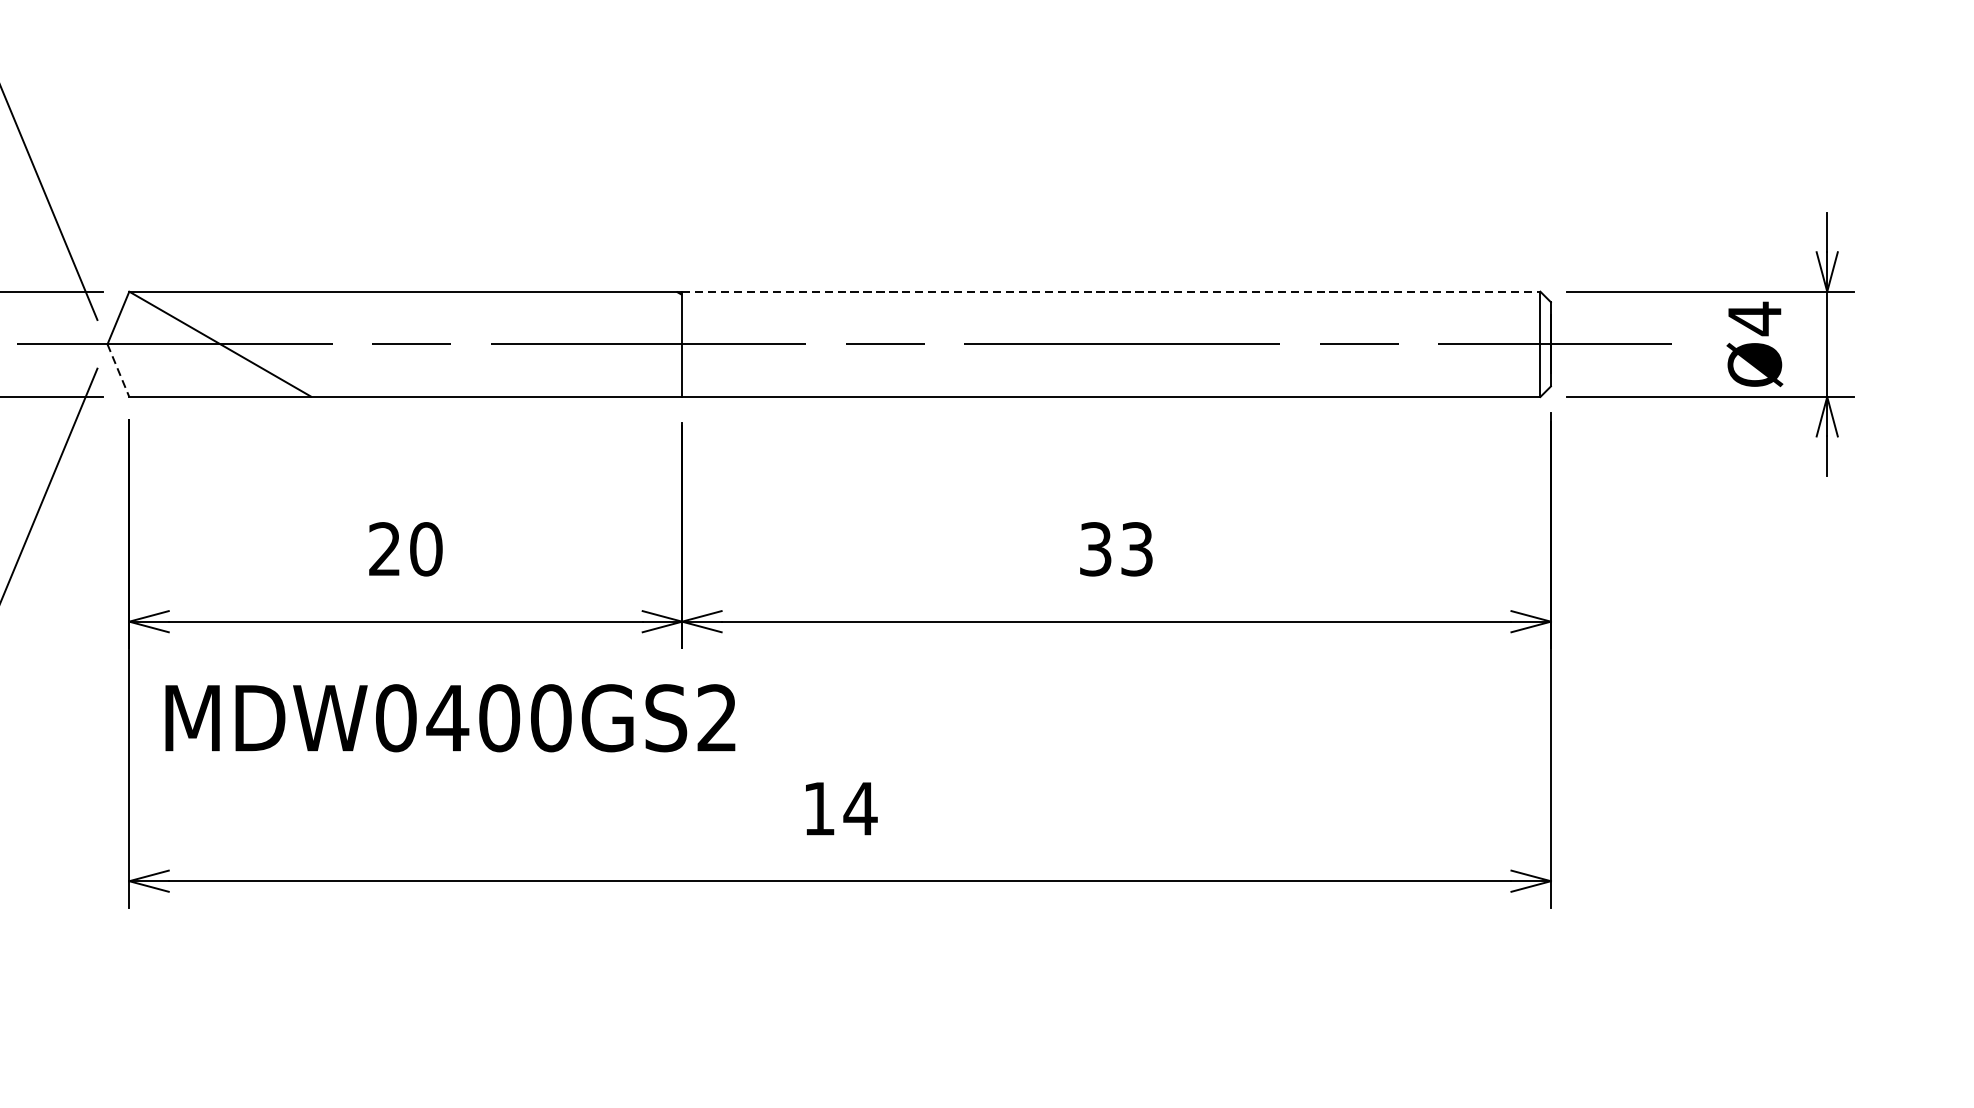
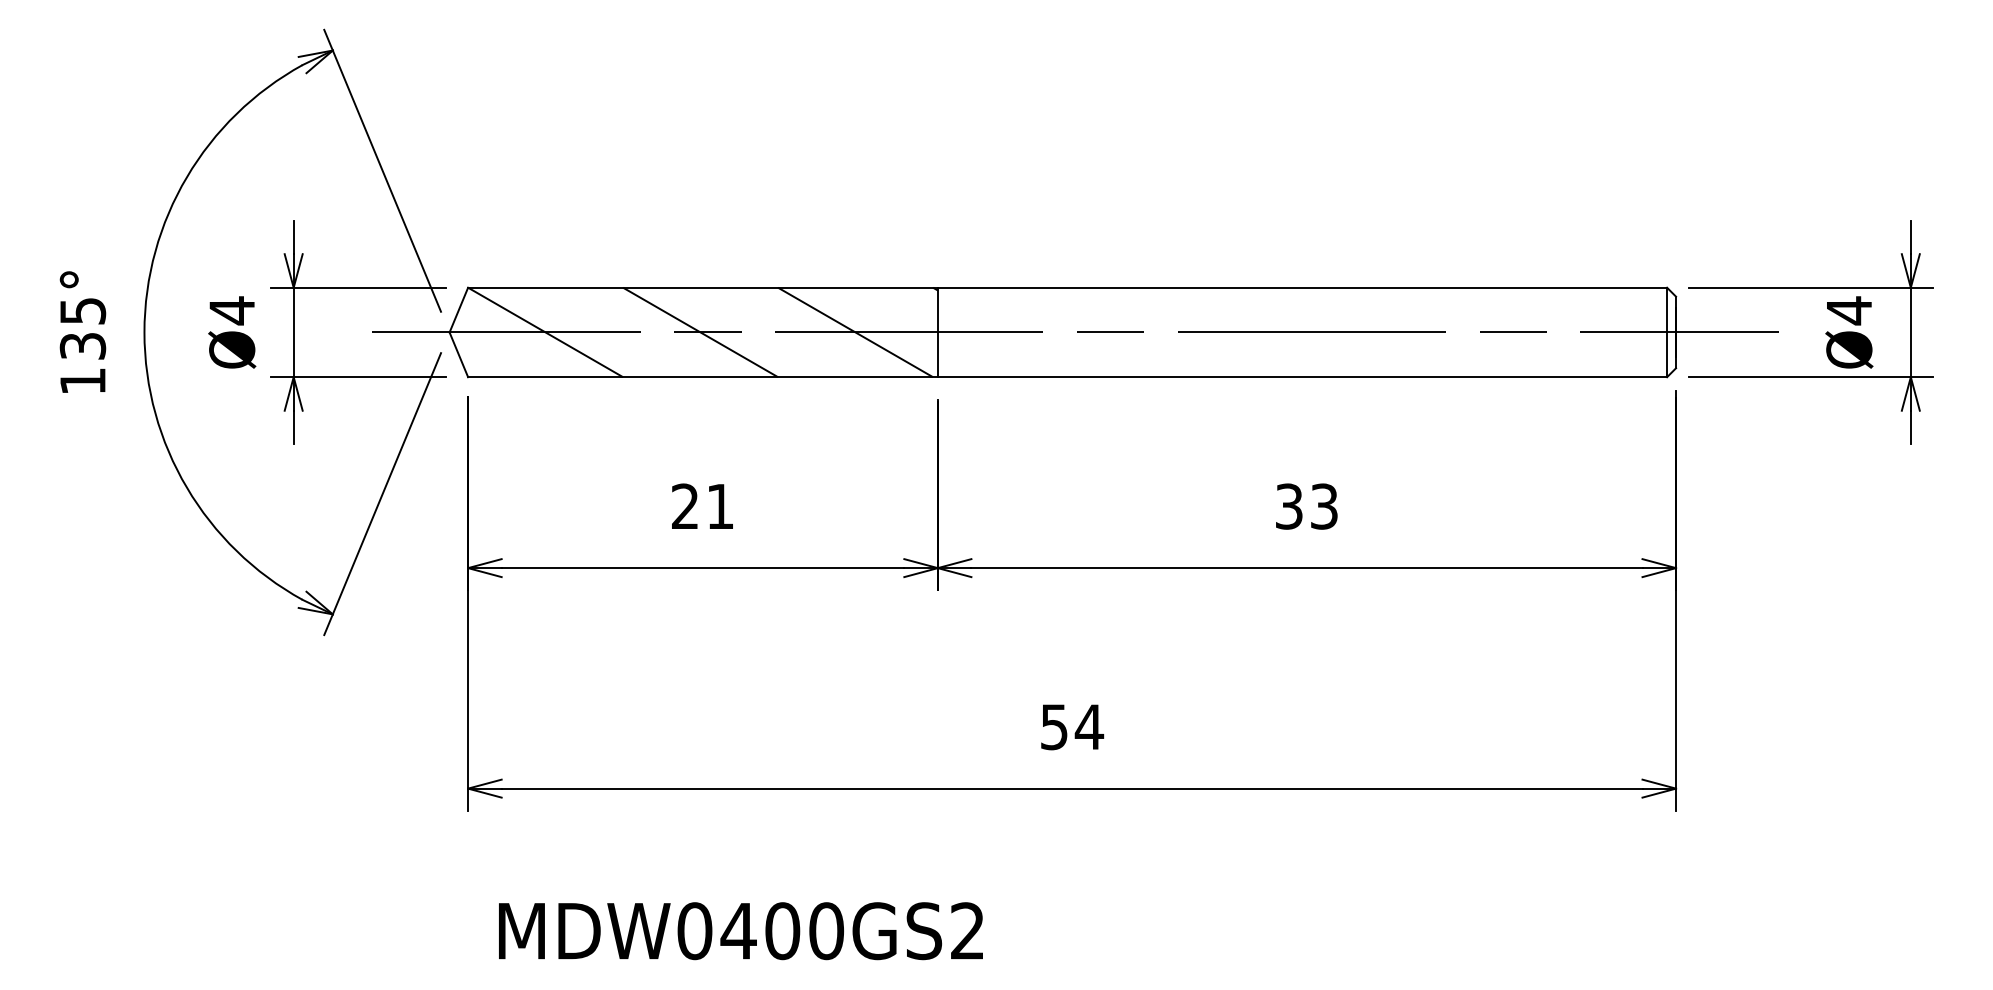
line: (1111, 291) -> (1302, 287), dashed -> solid
line: (402, 344) -> (700, 332), added
line: (585, 344) -> (855, 332), added
line: (119, 371) -> (459, 355), dashed -> solid
text: (426, 549) -> (720, 506), 20 -> 21
text: (449, 718) -> (740, 931), moved
text: (819, 809) -> (1054, 727), 14 -> 54

